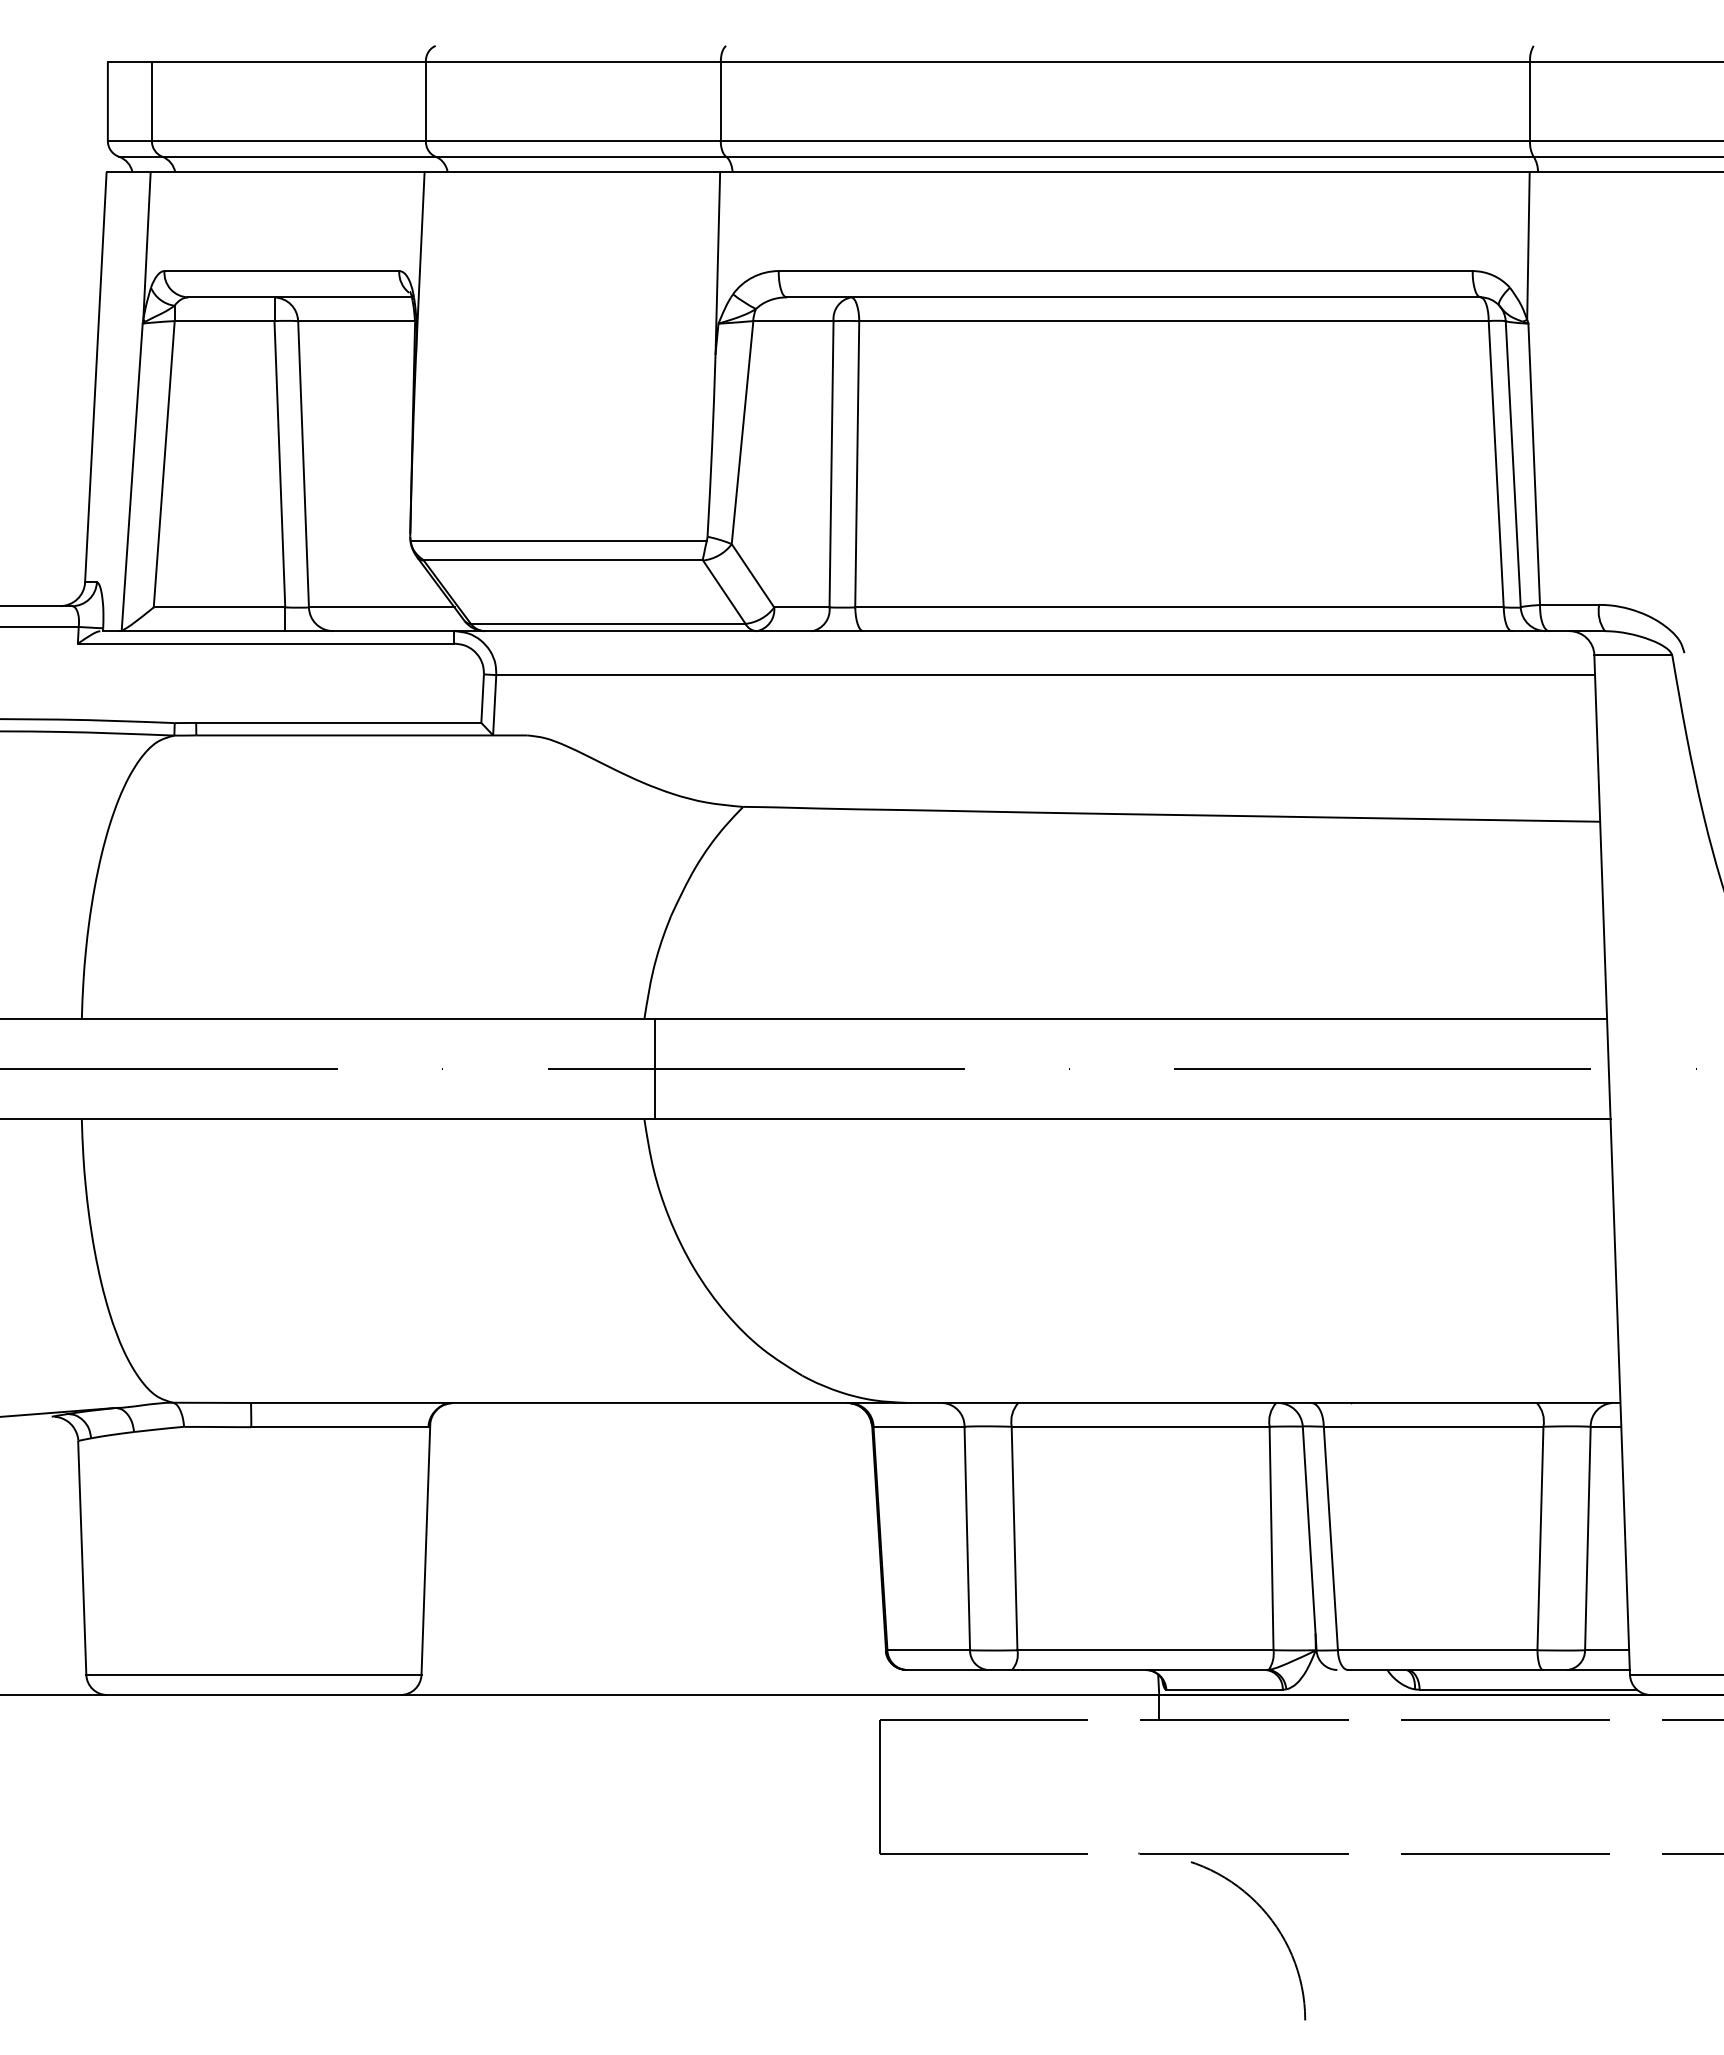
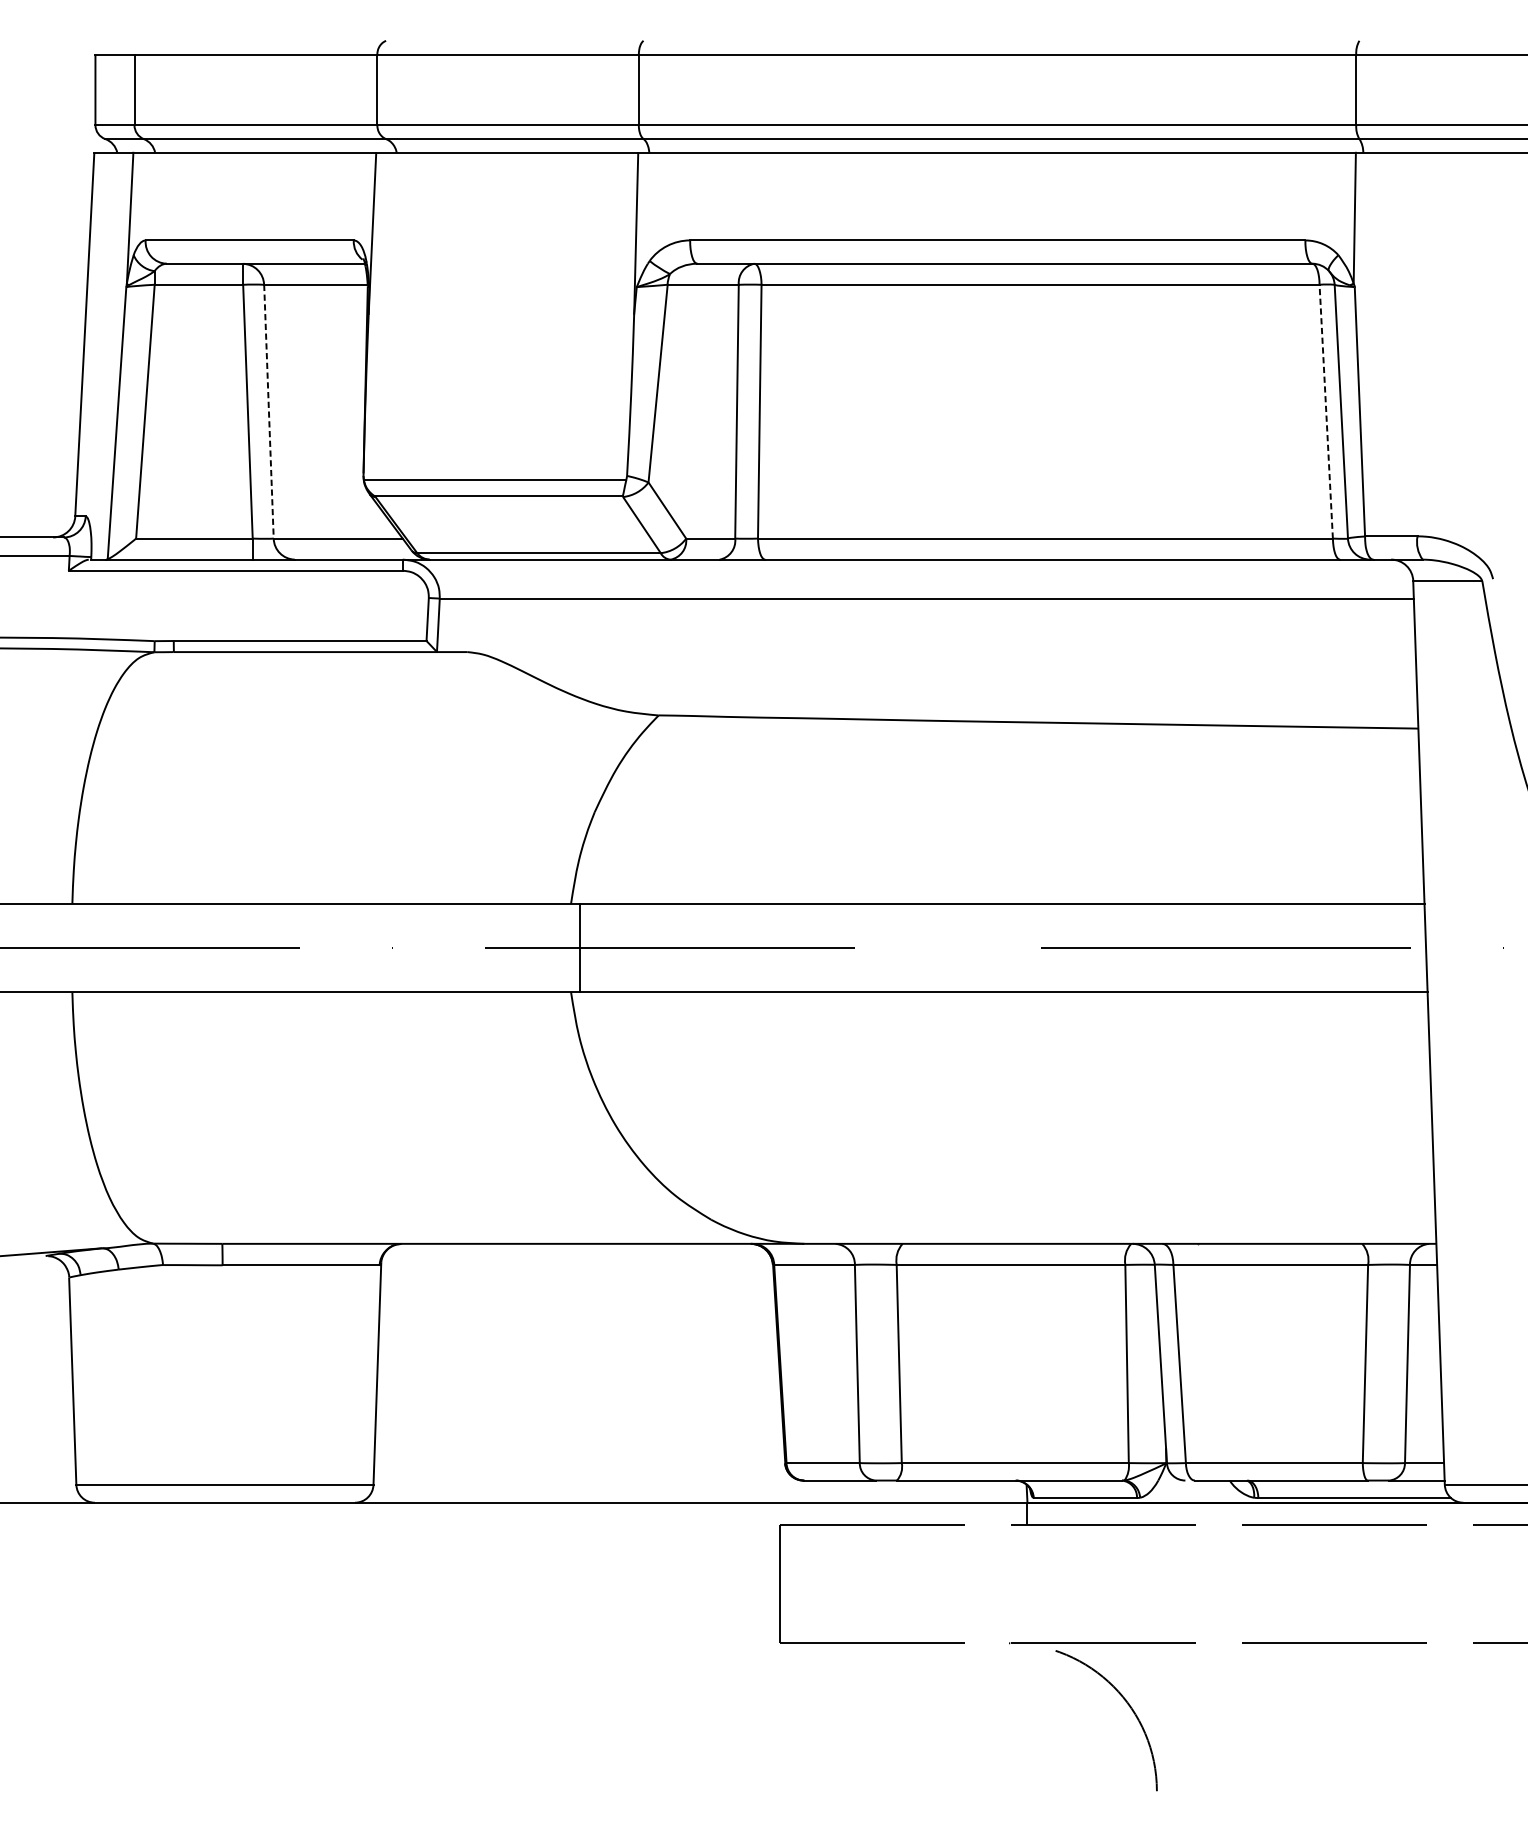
line: (1496, 463) -> (1326, 411), solid -> dashed
line: (303, 464) -> (268, 411), solid -> dashed

